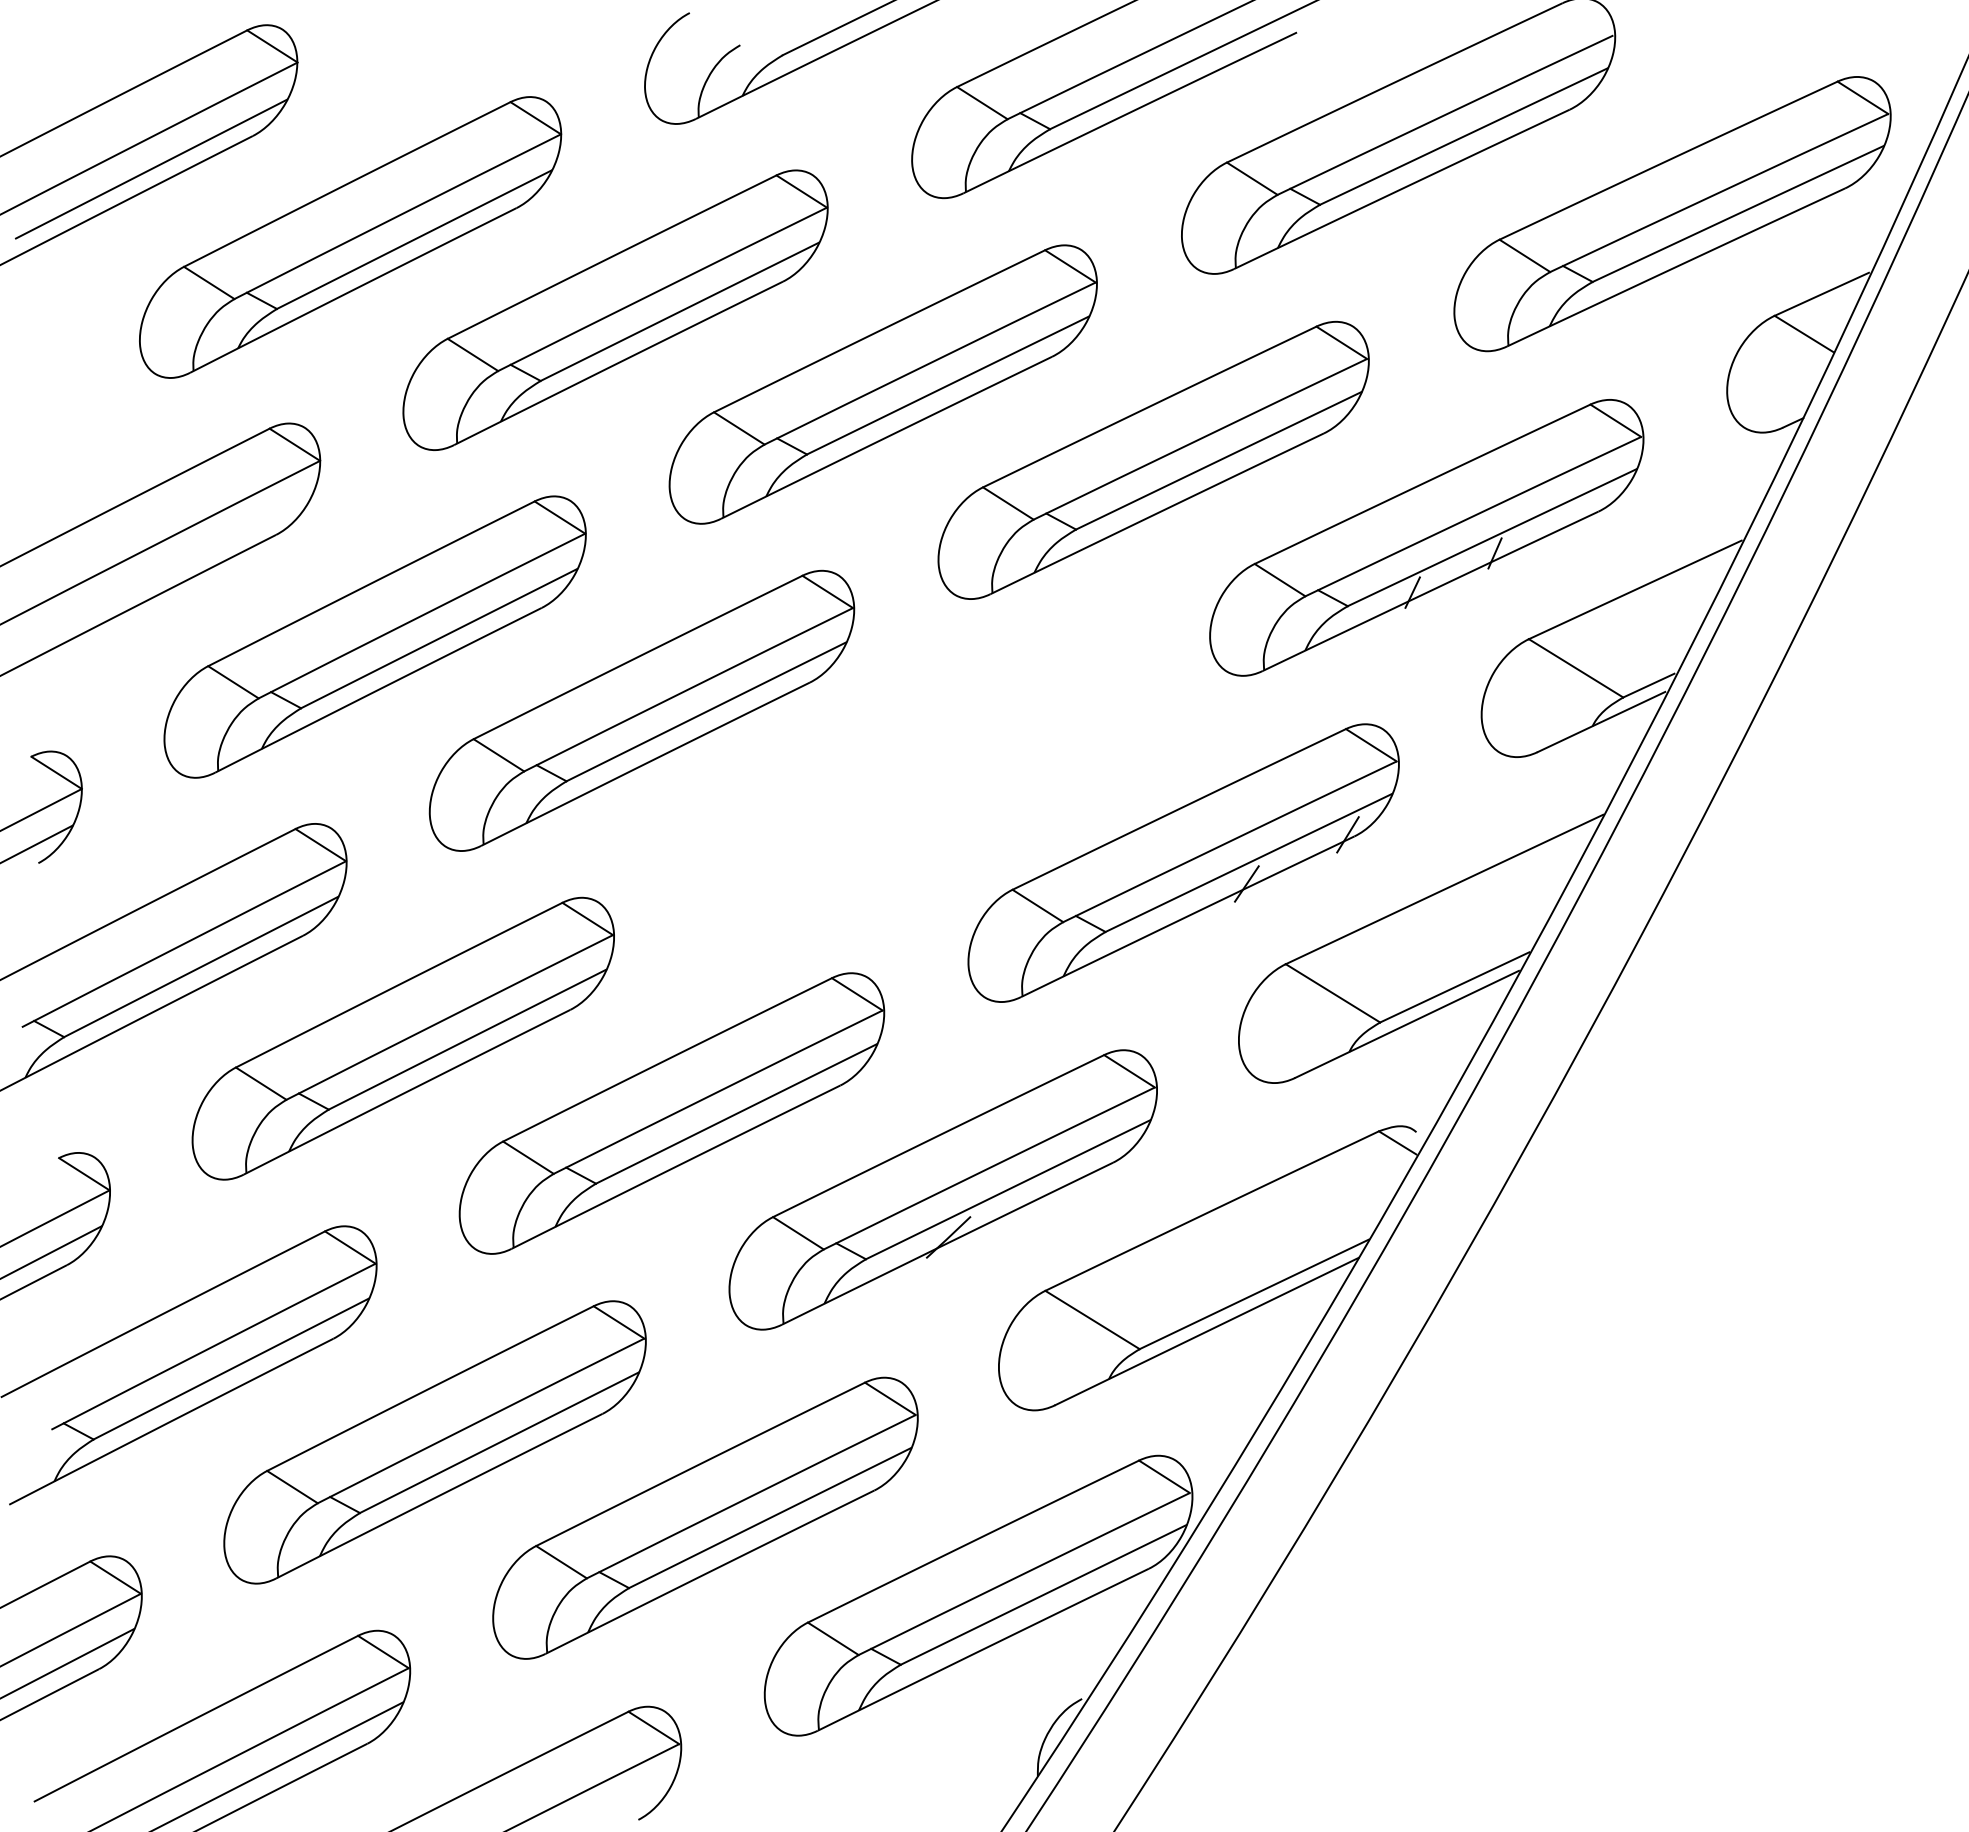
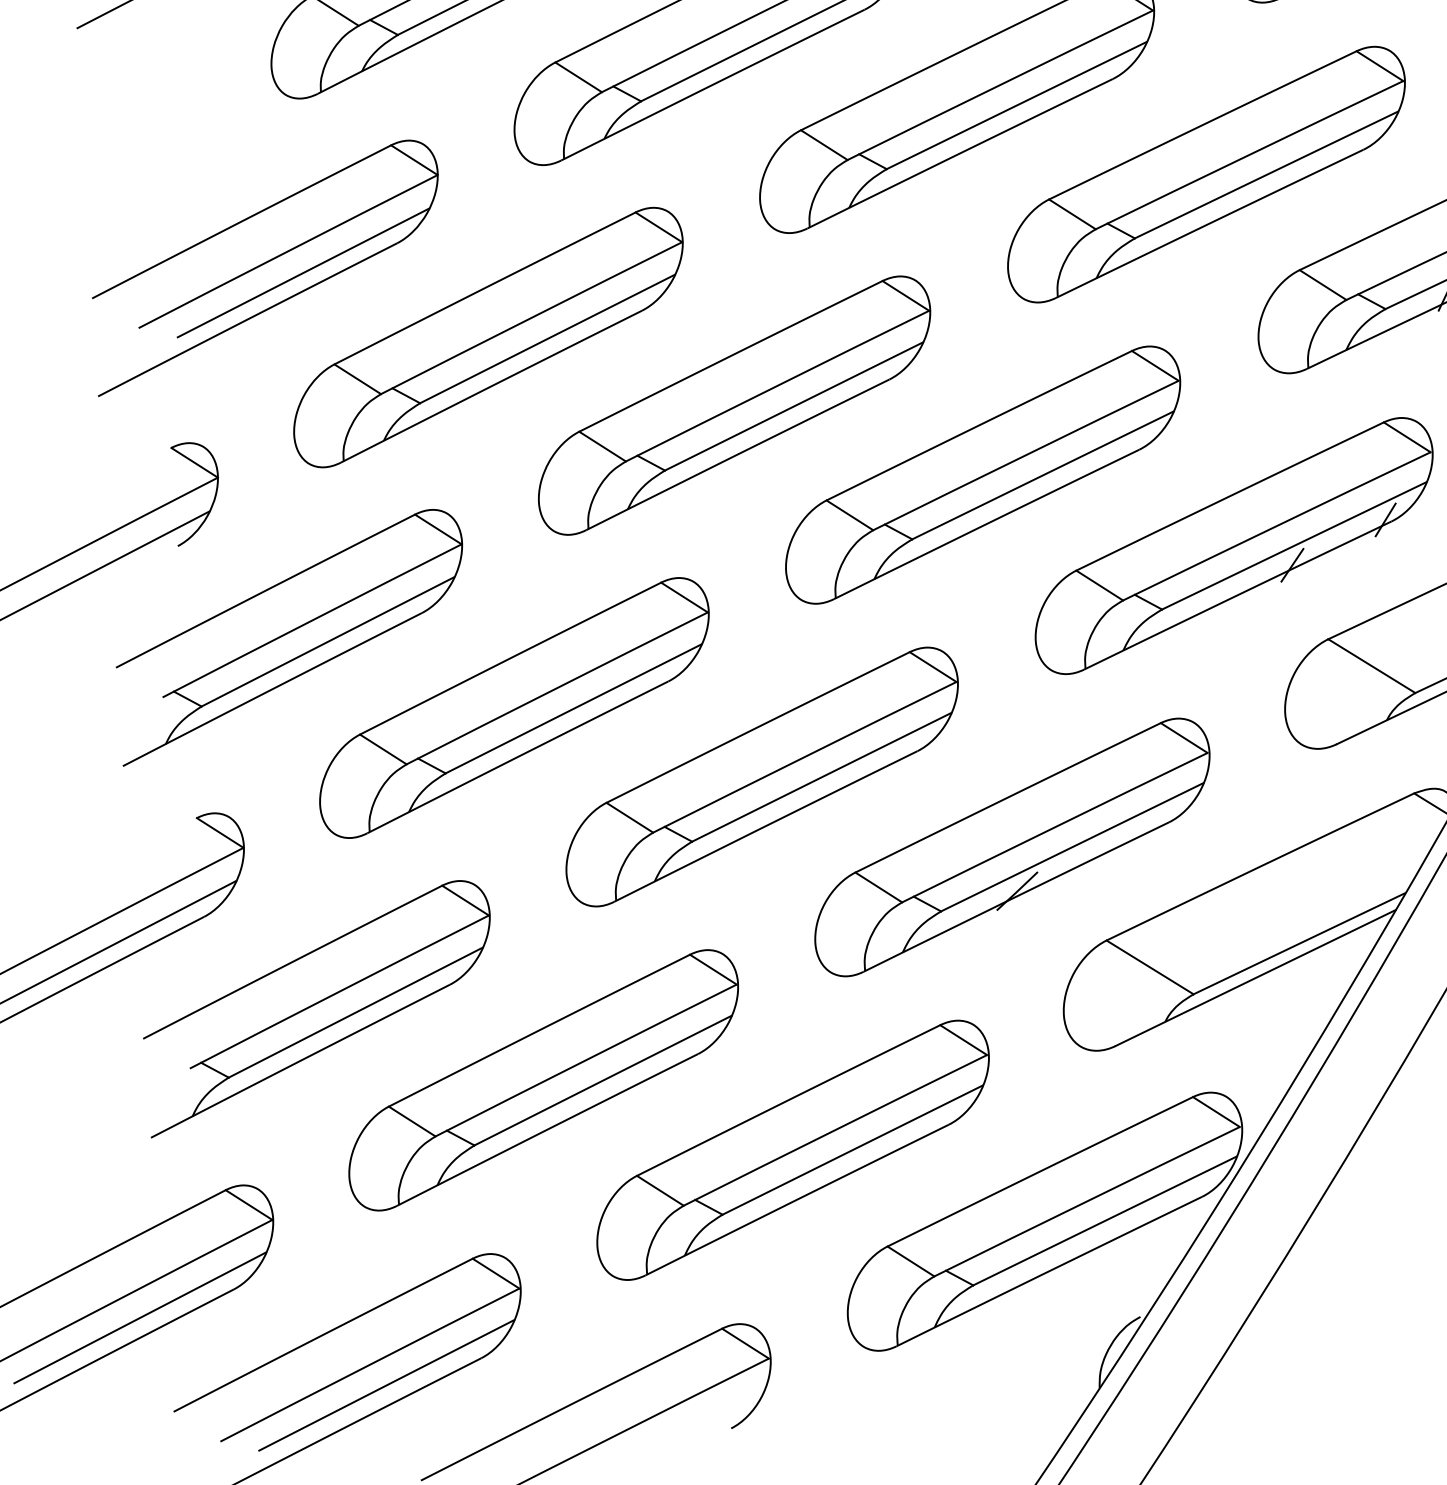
line: (174, 566) -> (303, 272), added
part: (911, 785) -> (983, 474), added

